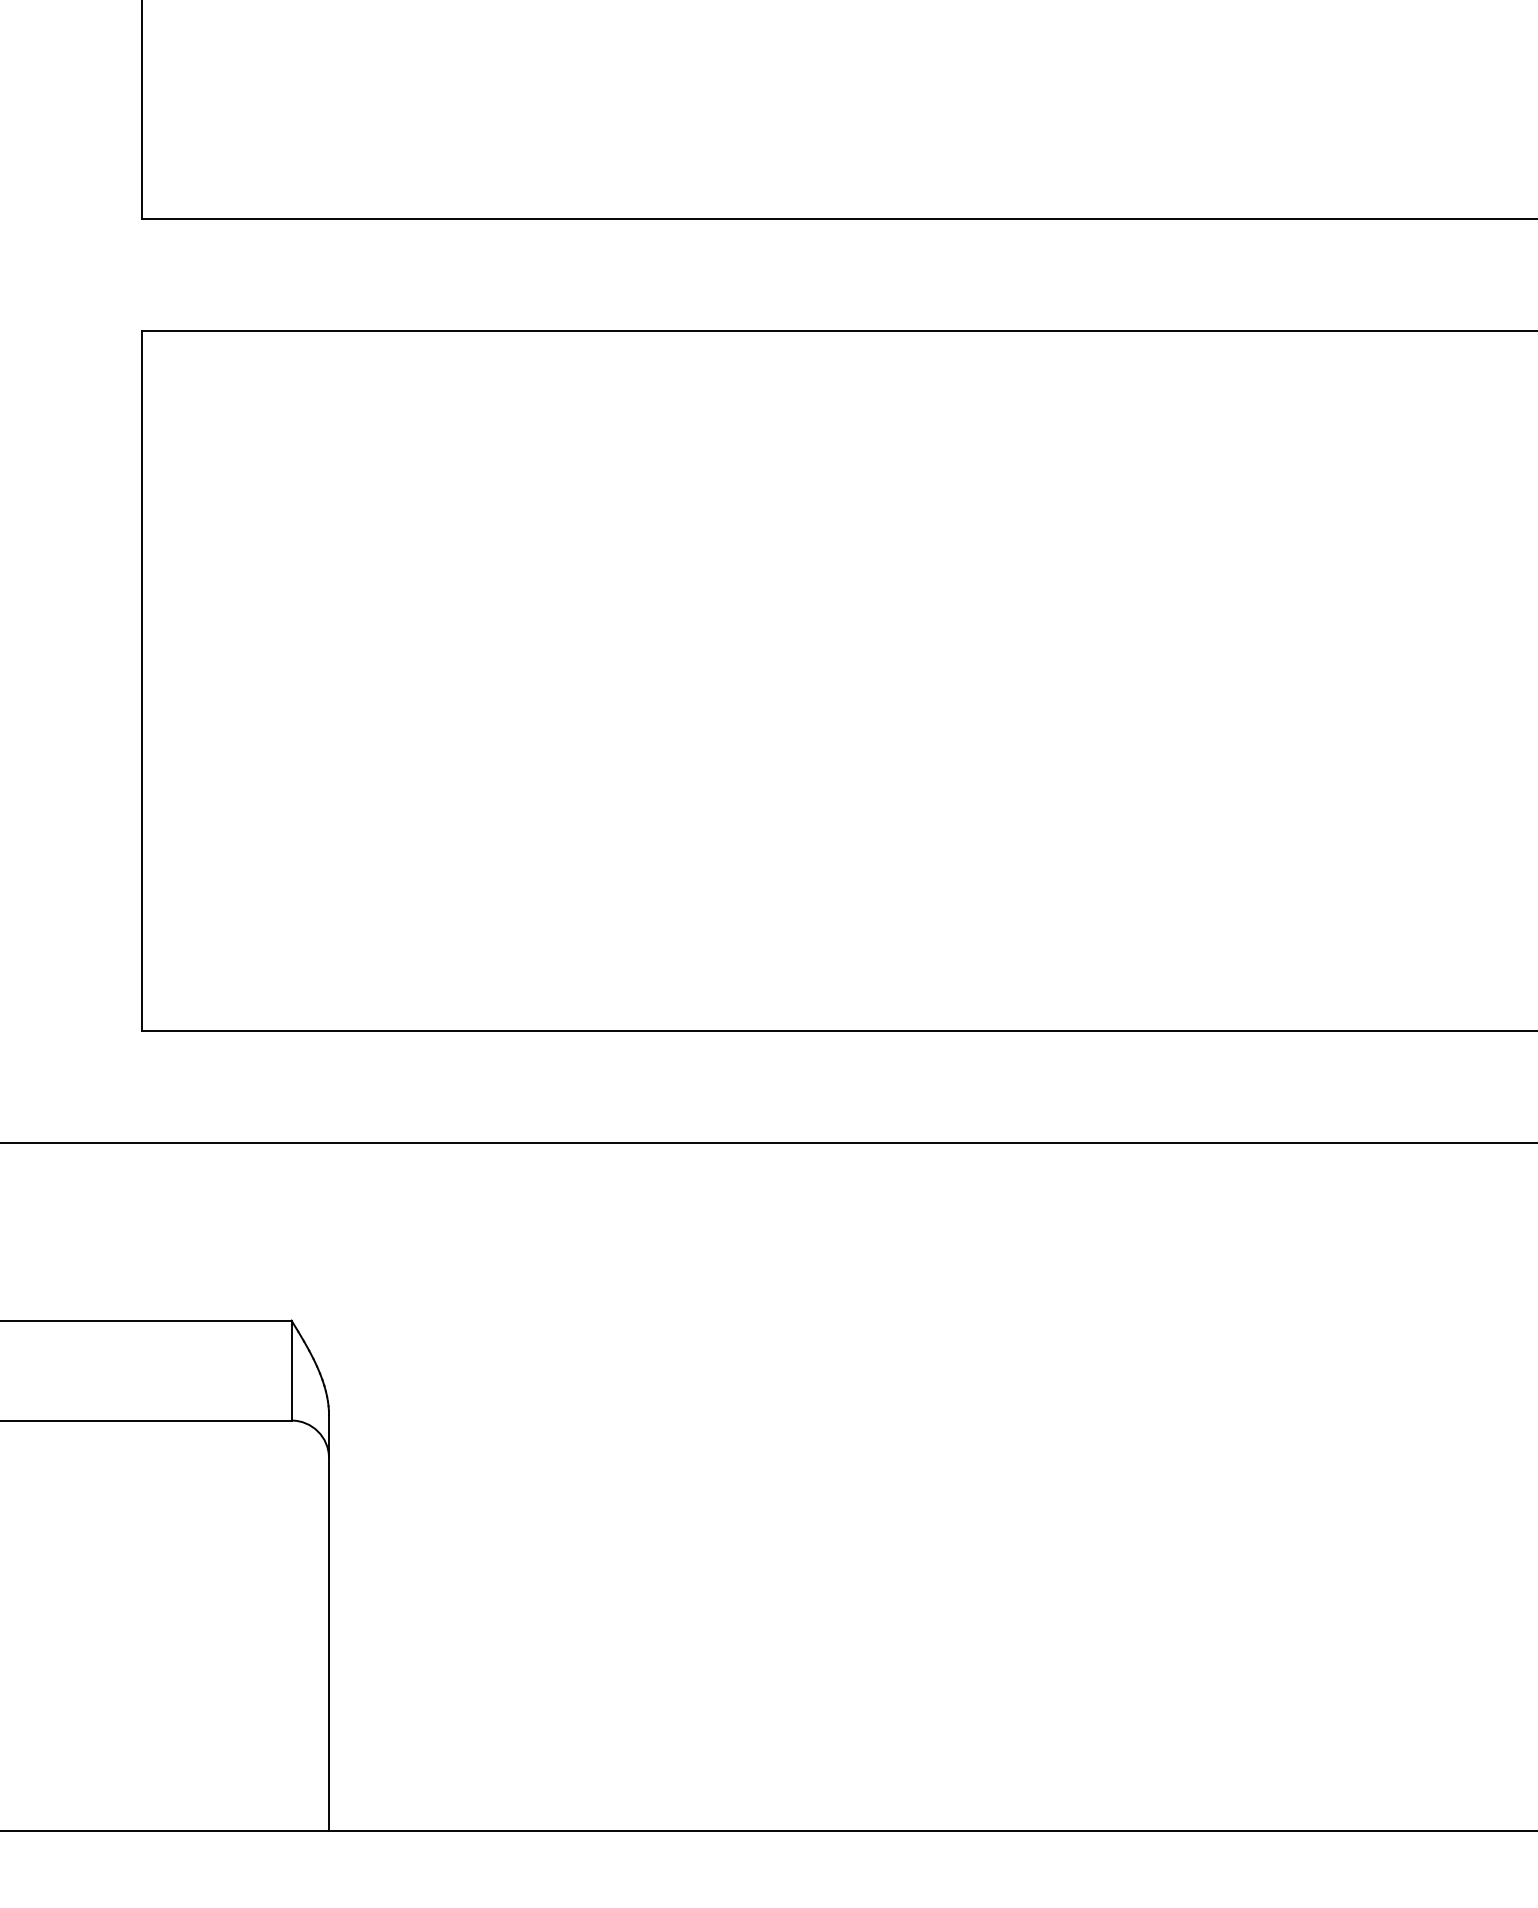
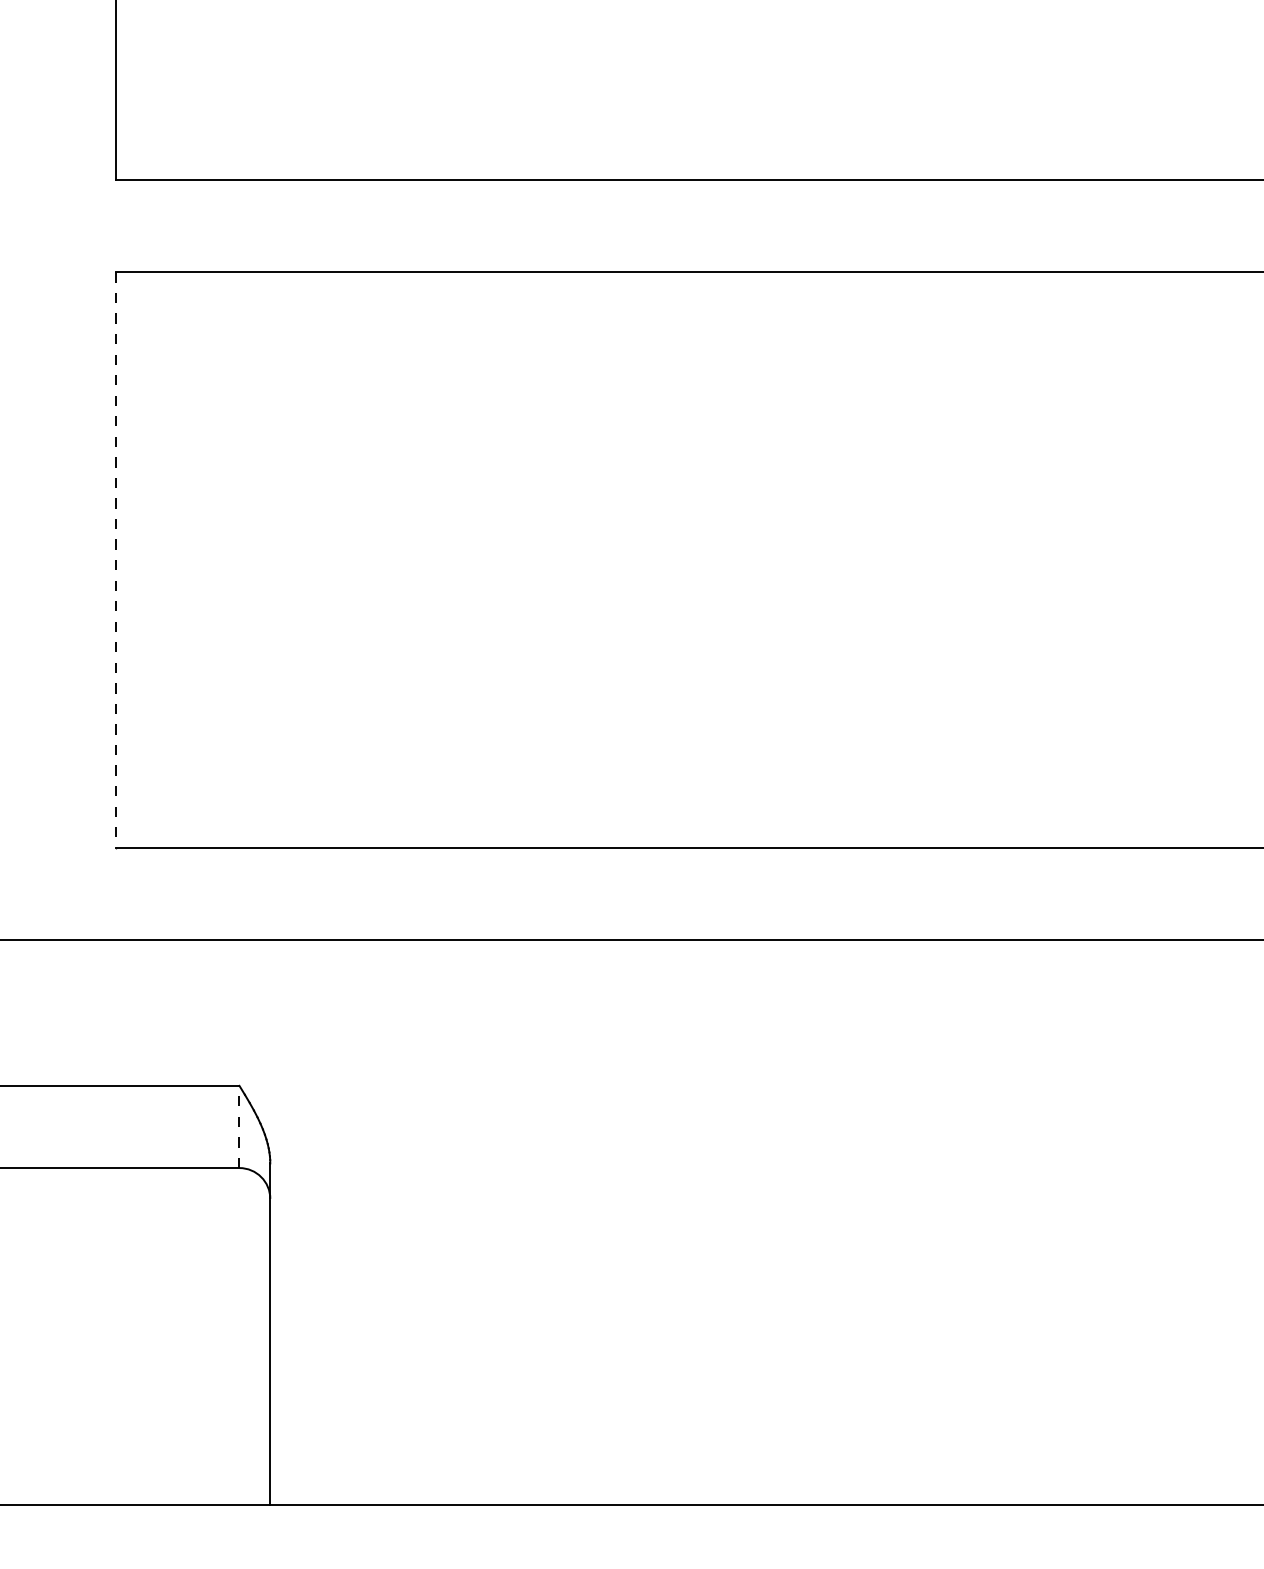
line: (141, 680) -> (116, 559), solid -> dashed
line: (291, 1370) -> (239, 1126), solid -> dashed

